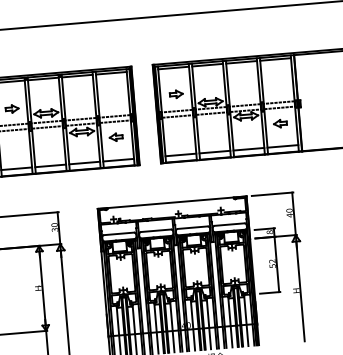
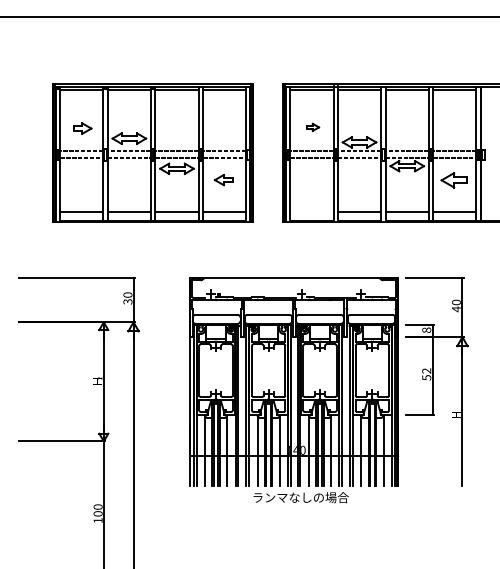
part: (176, 94) -> (312, 127), size x0.7
part: (280, 123) -> (453, 180), size x1.4
line: (180, 155) -> (311, 212), removed

